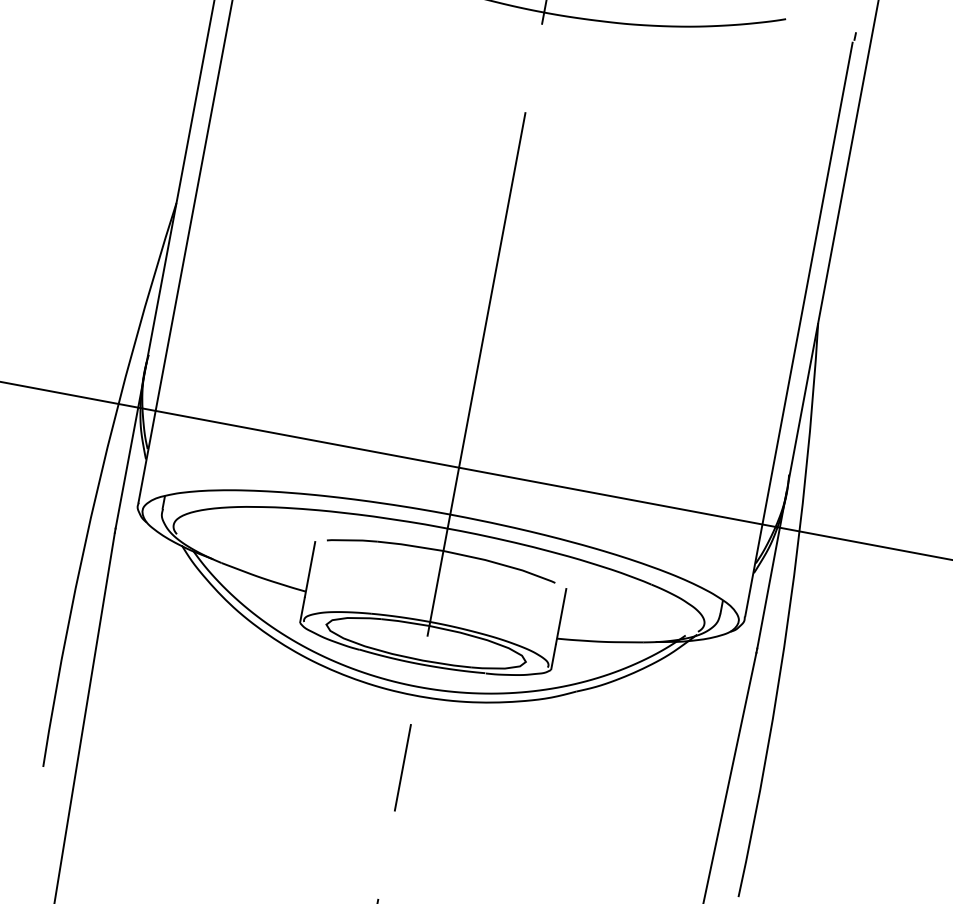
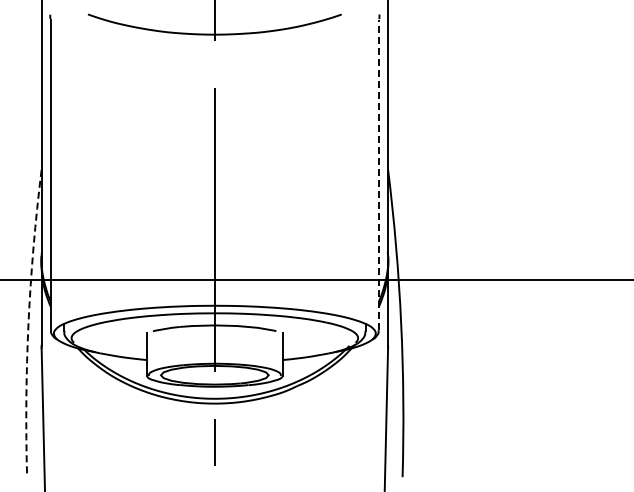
line: (798, 330) -> (378, 175), solid -> dashed
arc: (99, 482) -> (28, 323), solid -> dashed

